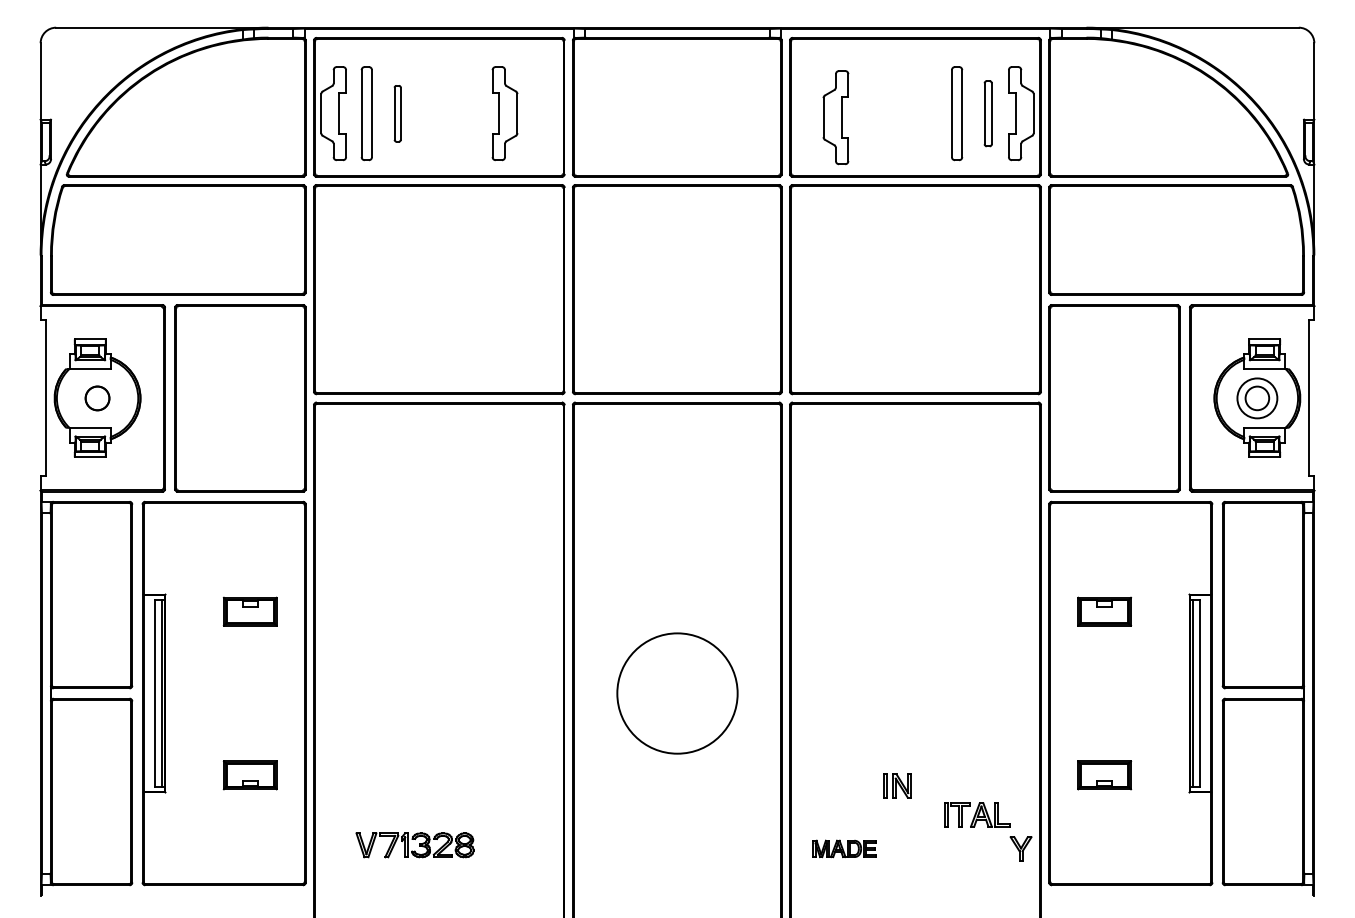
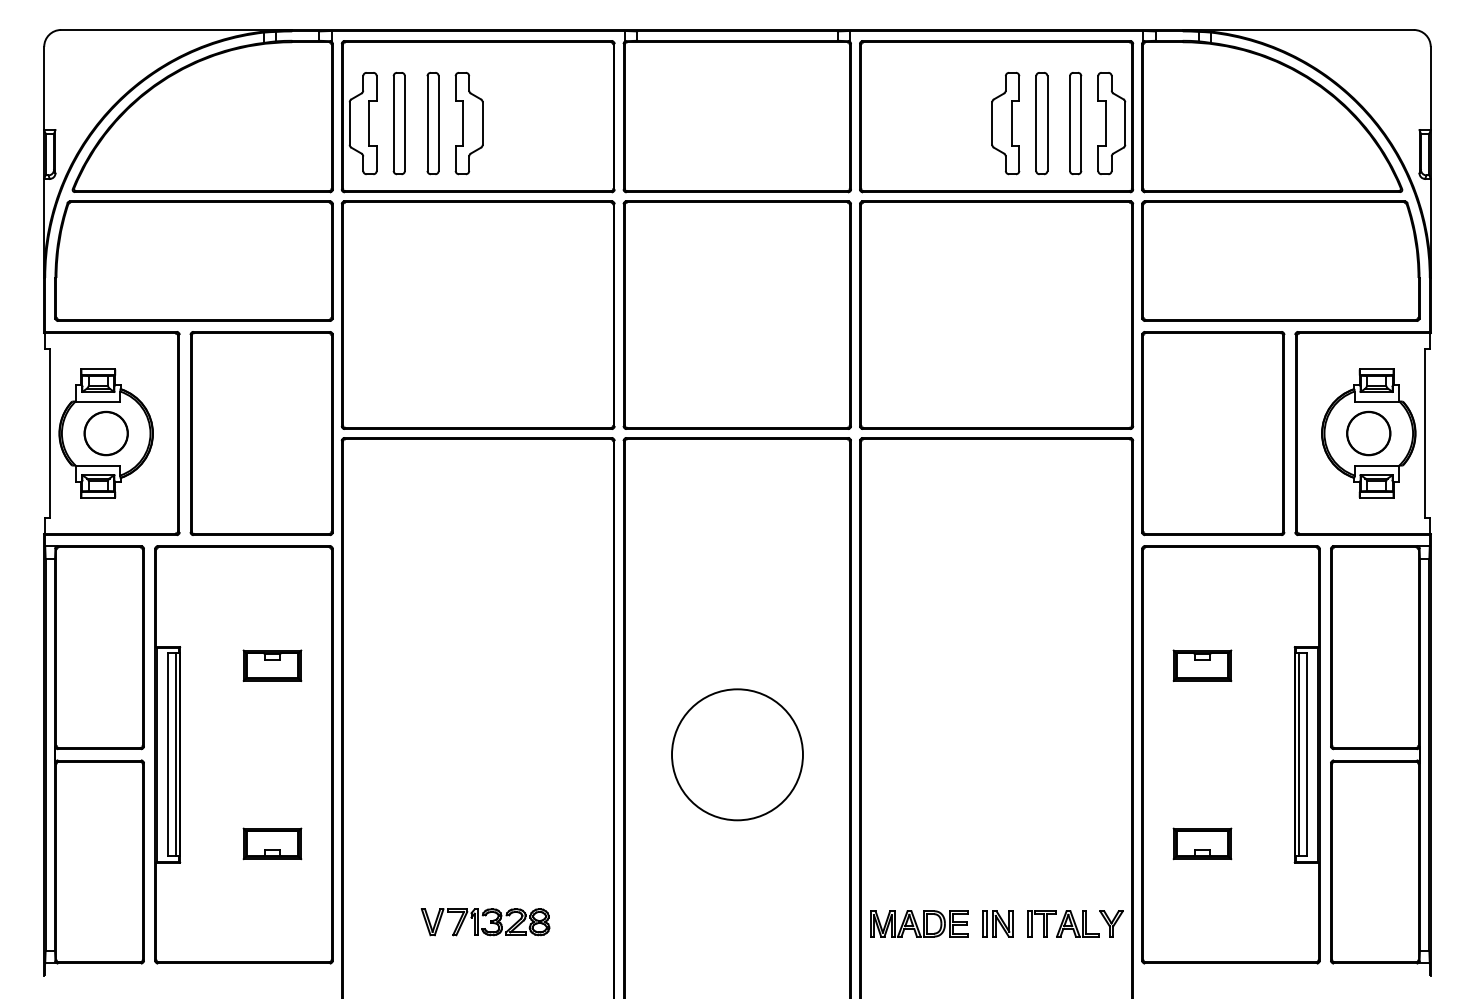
part: (397, 113) -> (432, 123), size x1.67
part: (504, 113) -> (468, 123), moved
part: (988, 113) -> (1076, 123), size x1.43
part: (835, 117) -> (1005, 123), moved
part: (97, 398) -> (106, 433), size x1.67
circle: (1257, 398) -> (1368, 433), size x1.67
part: (897, 785) -> (997, 923), moved
part: (977, 814) -> (1064, 923), moved
part: (414, 845) -> (484, 922), moved
part: (844, 848) -> (919, 923), size x1.43

